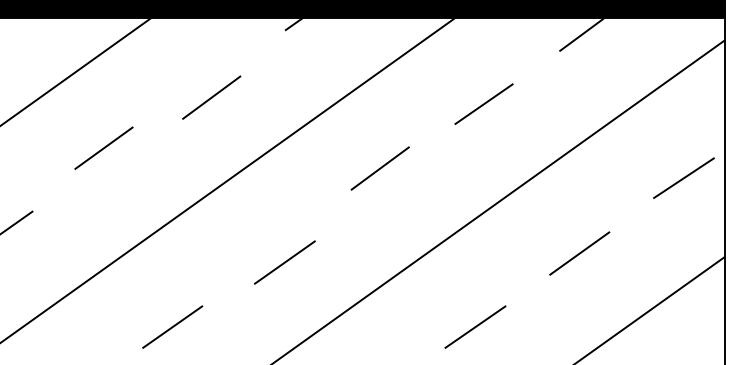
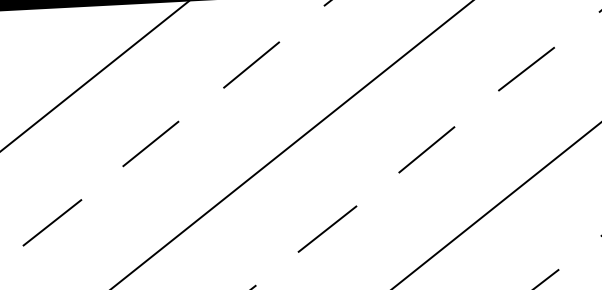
line: (211, 97) -> (251, 64), moved
line: (103, 147) -> (150, 143), moved
line: (379, 168) -> (426, 149), moved
line: (284, 262) -> (327, 229), moved

